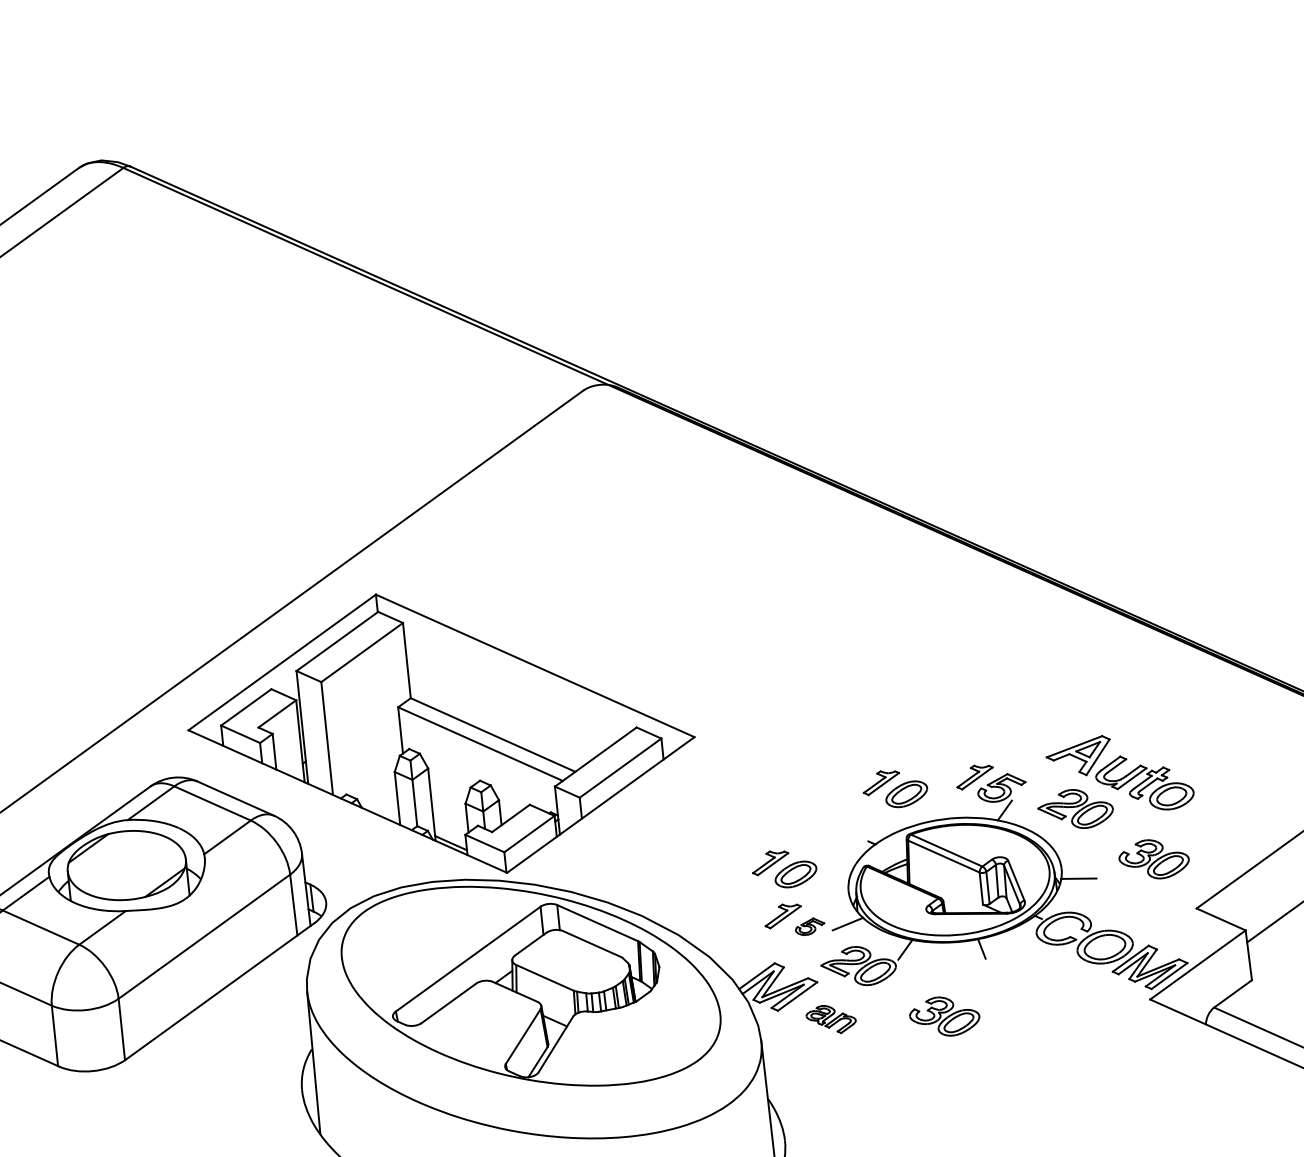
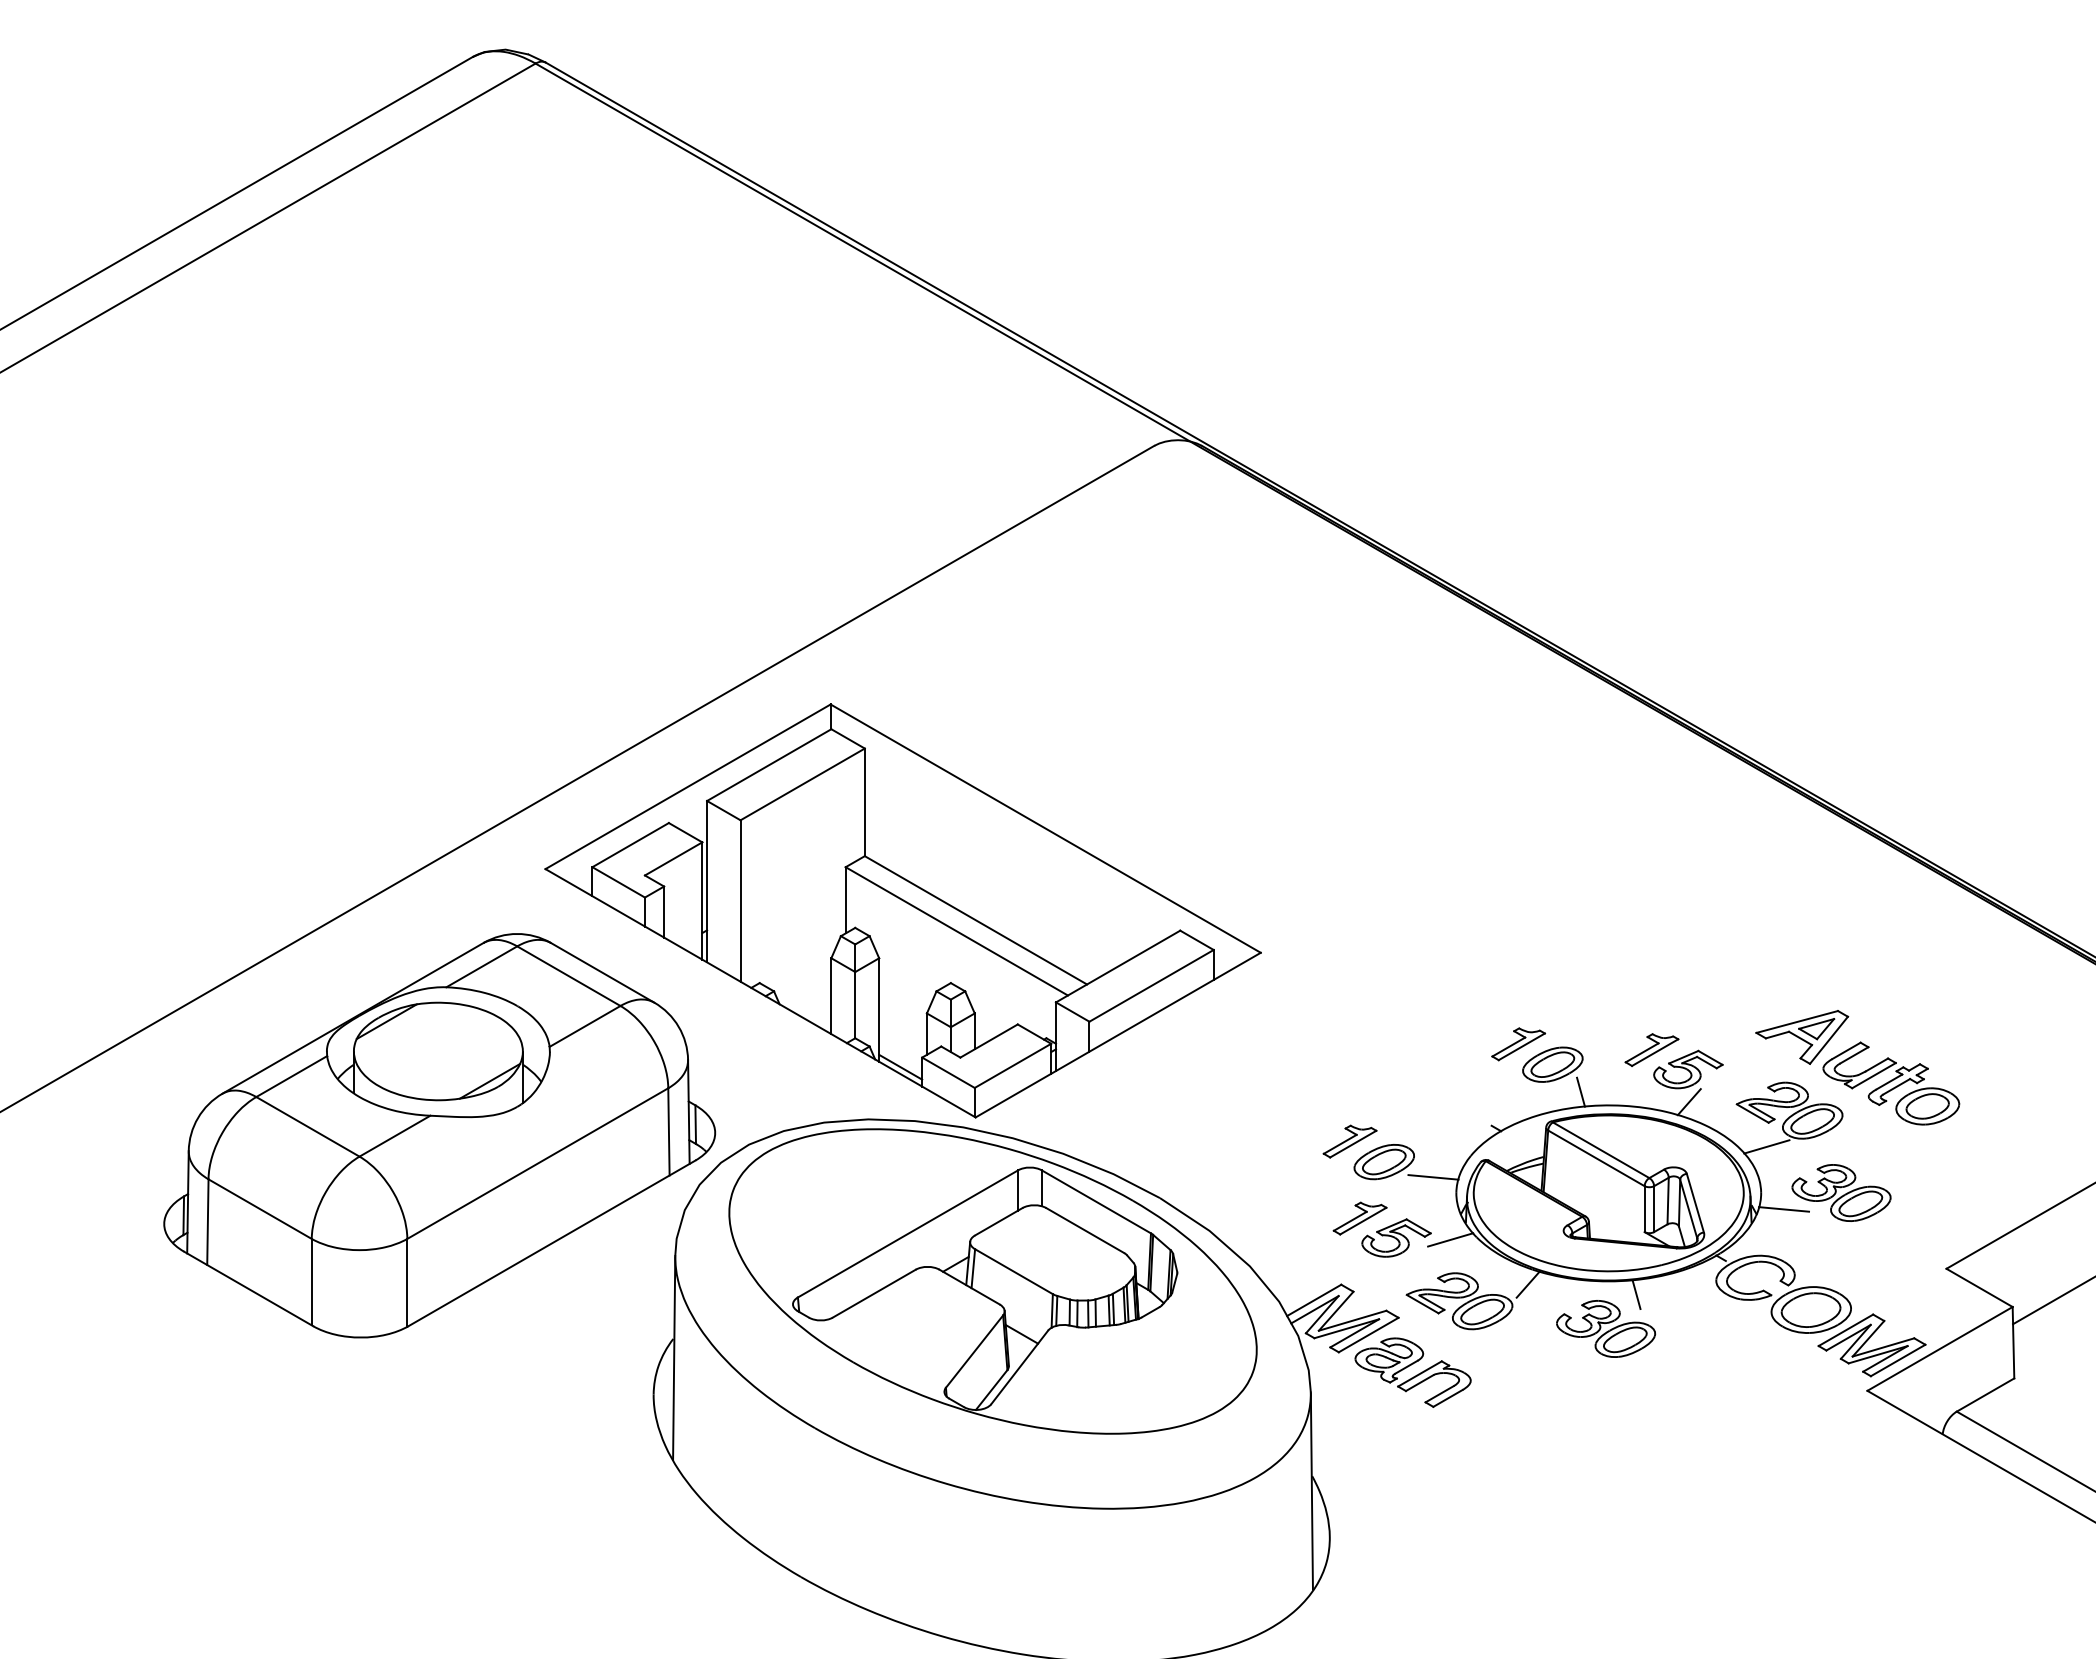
line: (928, 811) -> (1580, 1091), added
line: (1062, 836) -> (1766, 1146), added
part: (1154, 858) -> (1841, 1192), moved
line: (831, 881) -> (1433, 1177), added
part: (809, 926) -> (1396, 1237), size x1.67
part: (944, 1016) -> (1606, 1328), moved
part: (830, 1019) -> (1412, 1372), size x1.67

